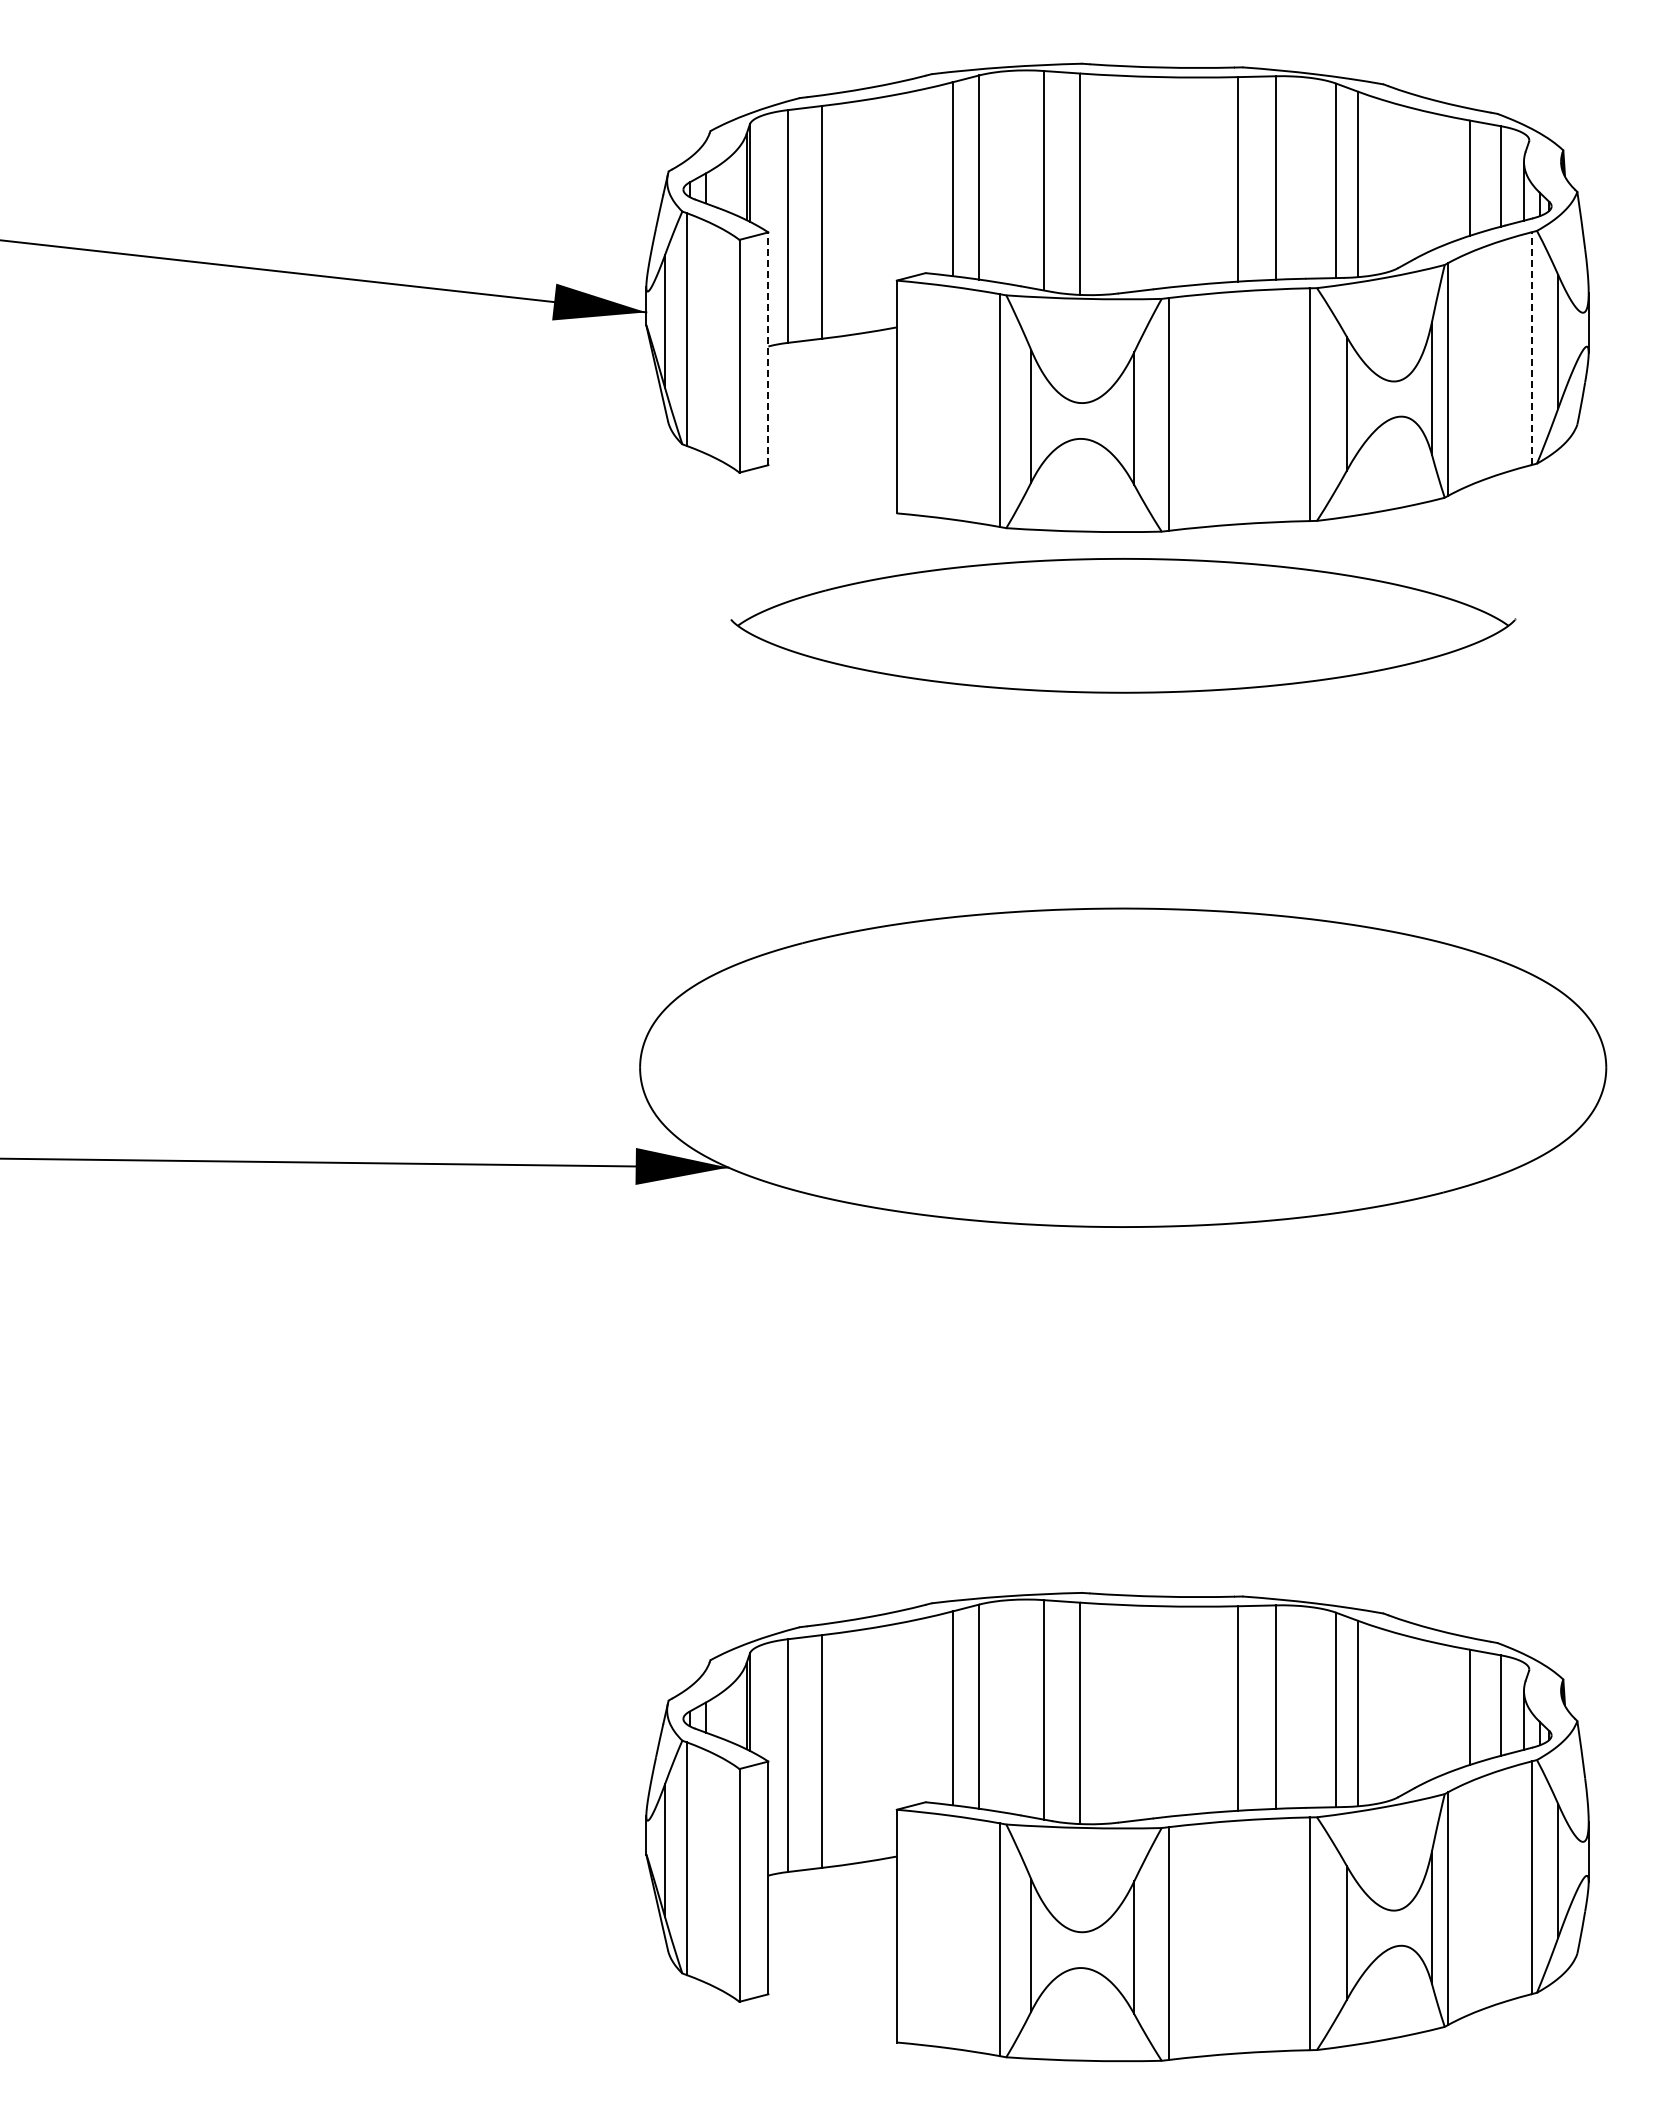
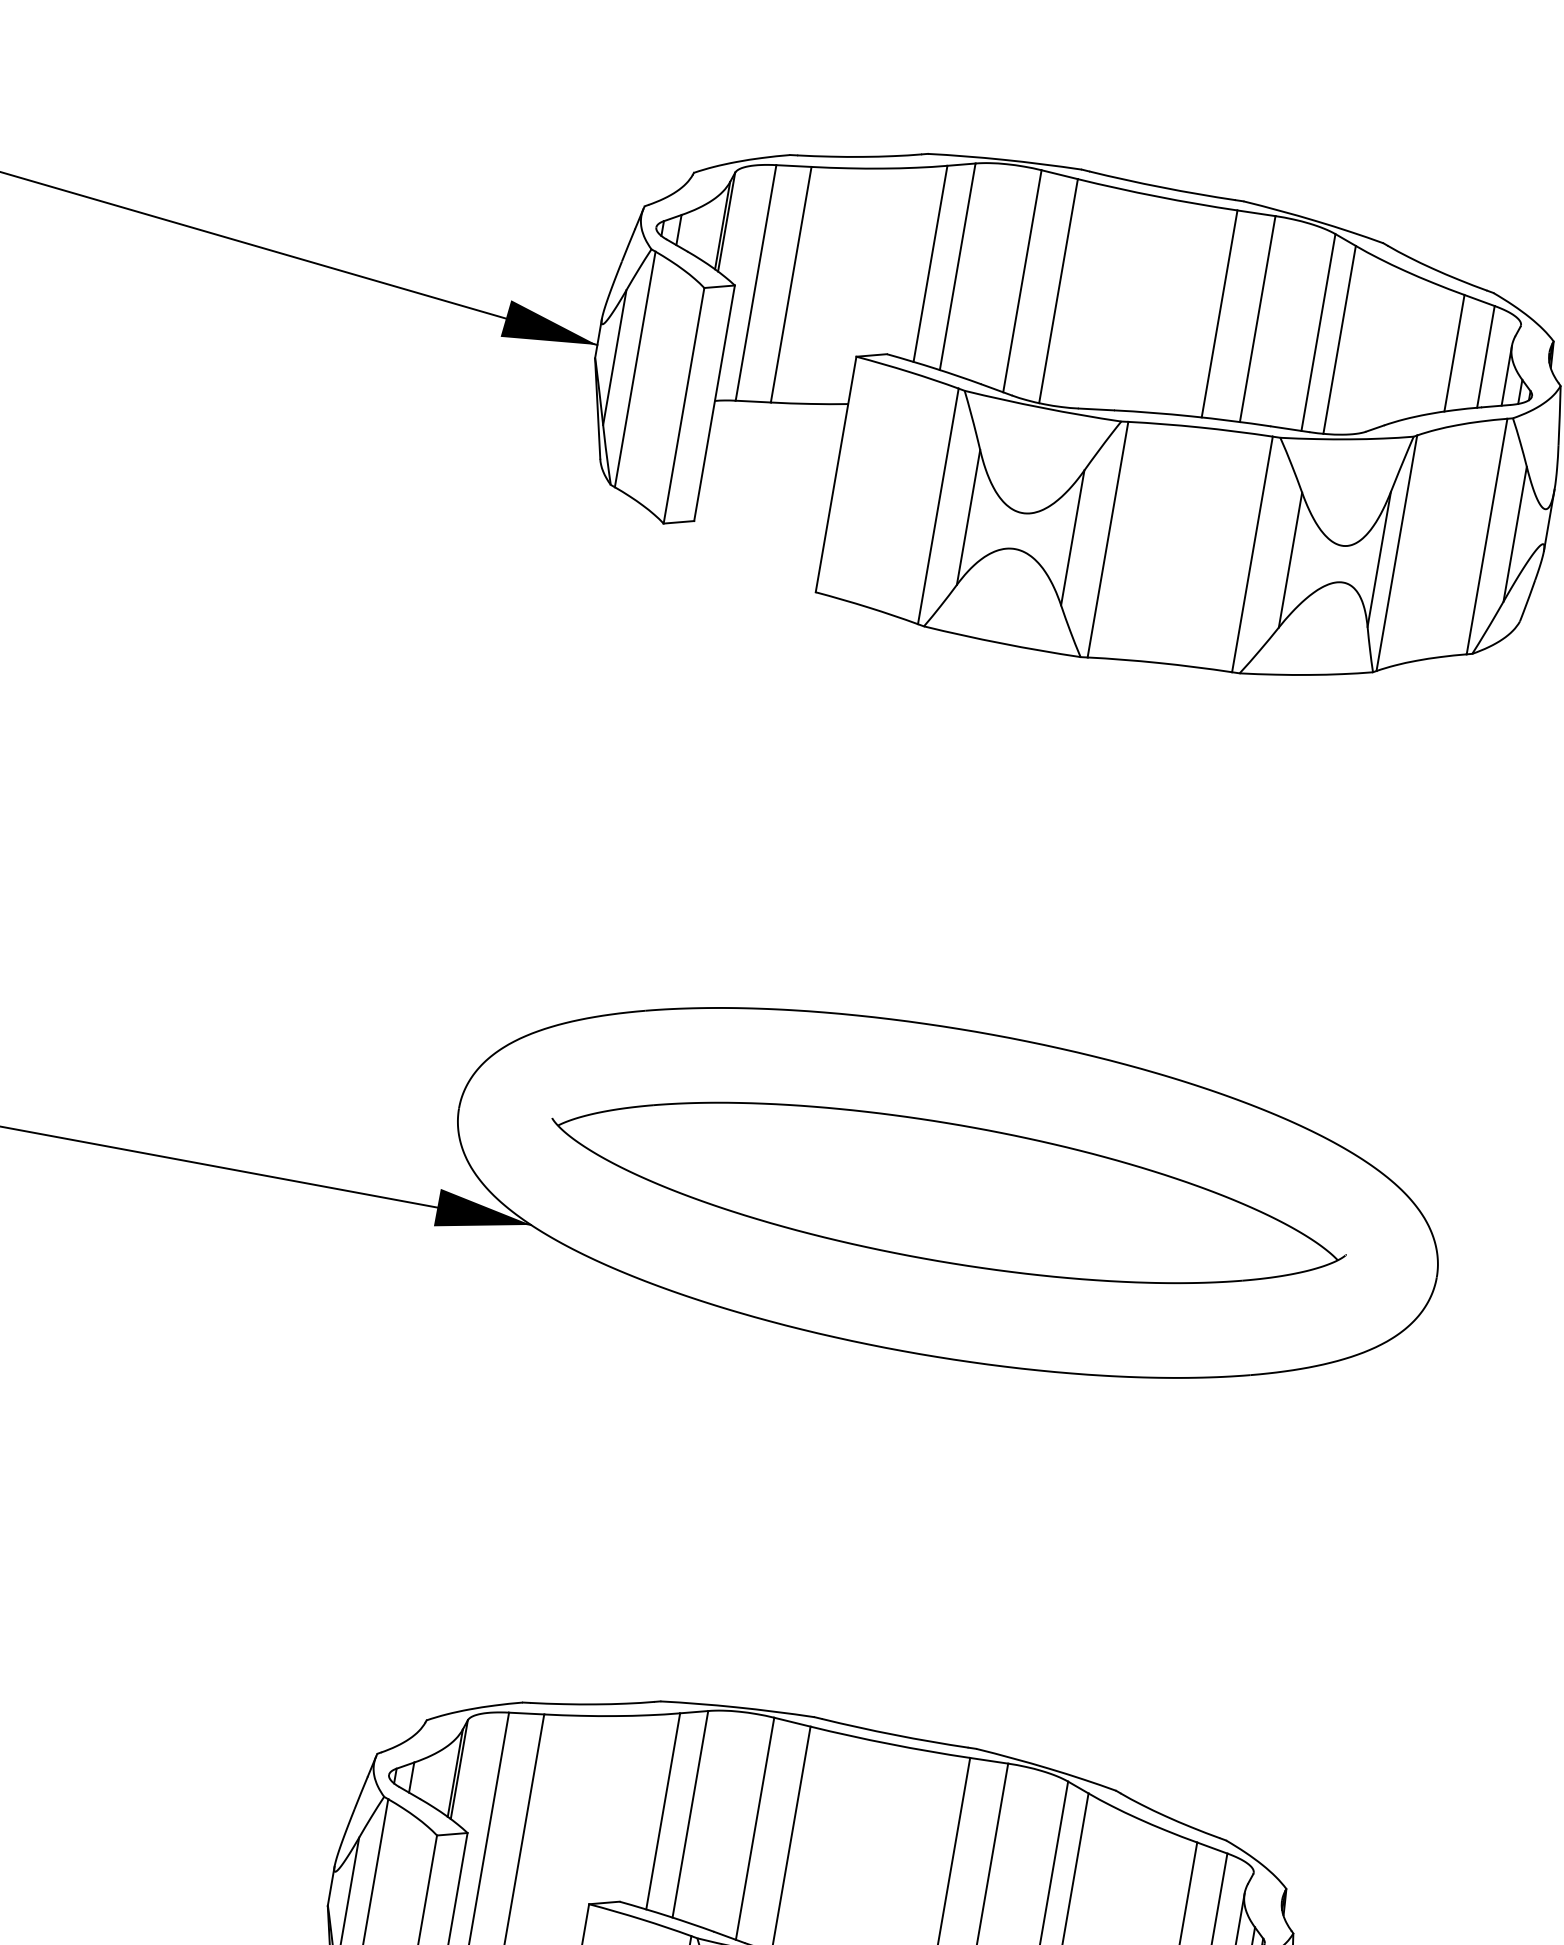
line: (768, 348) -> (714, 402), dashed -> solid
line: (1531, 348) -> (1486, 536), dashed -> solid
part: (1123, 625) -> (948, 1192), moved

